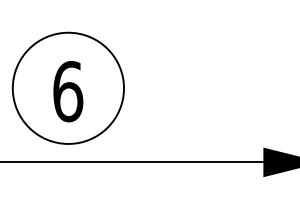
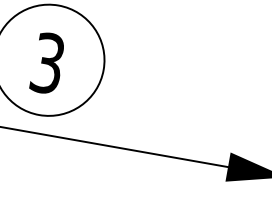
text: (68, 91) -> (48, 63), 6 -> 3

